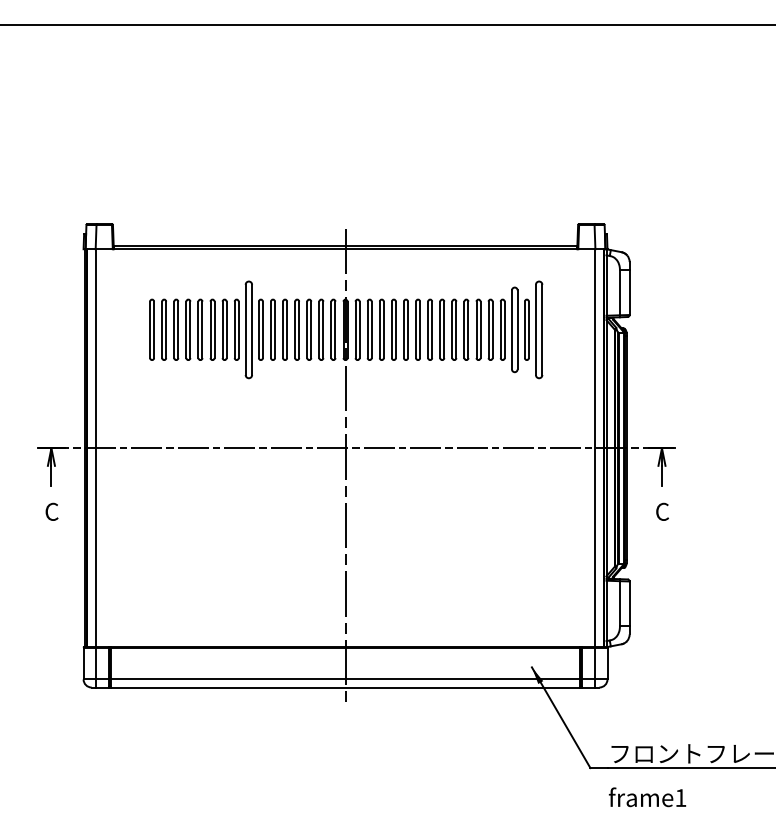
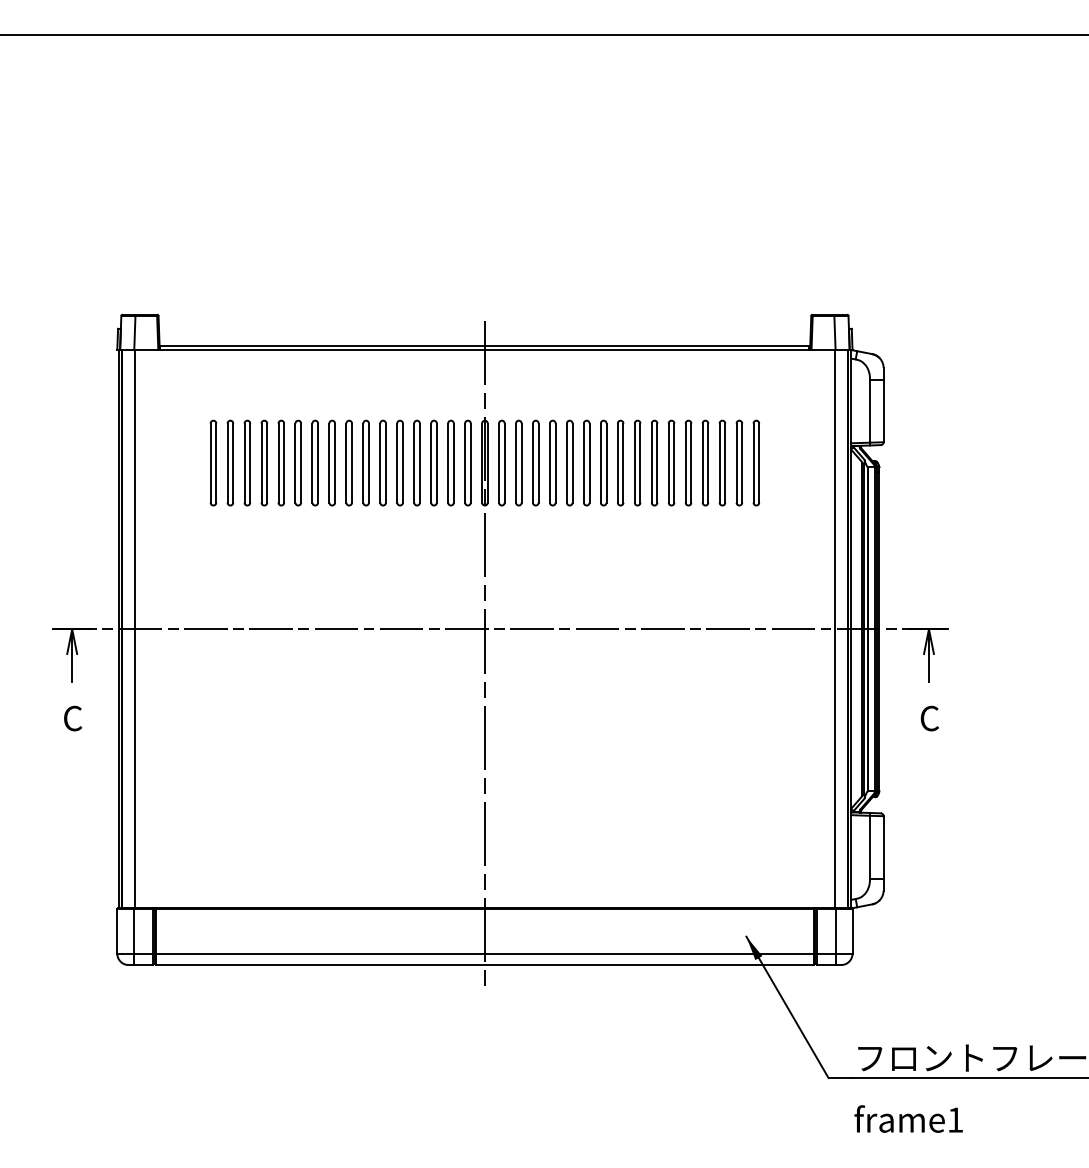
part: (248, 329) -> (348, 462), size x0.62
part: (514, 329) -> (722, 462), size x0.71
part: (538, 329) -> (755, 462), size x0.62

